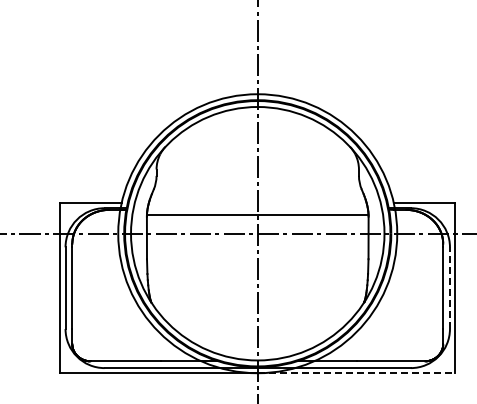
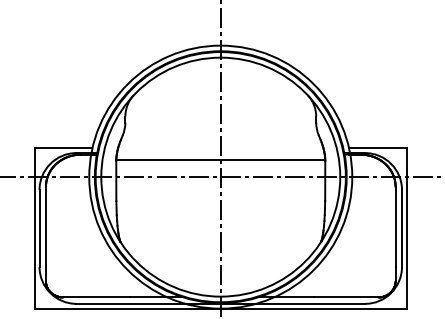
line: (449, 288) -> (401, 228), dashed -> solid
line: (356, 373) -> (313, 308), dashed -> solid

